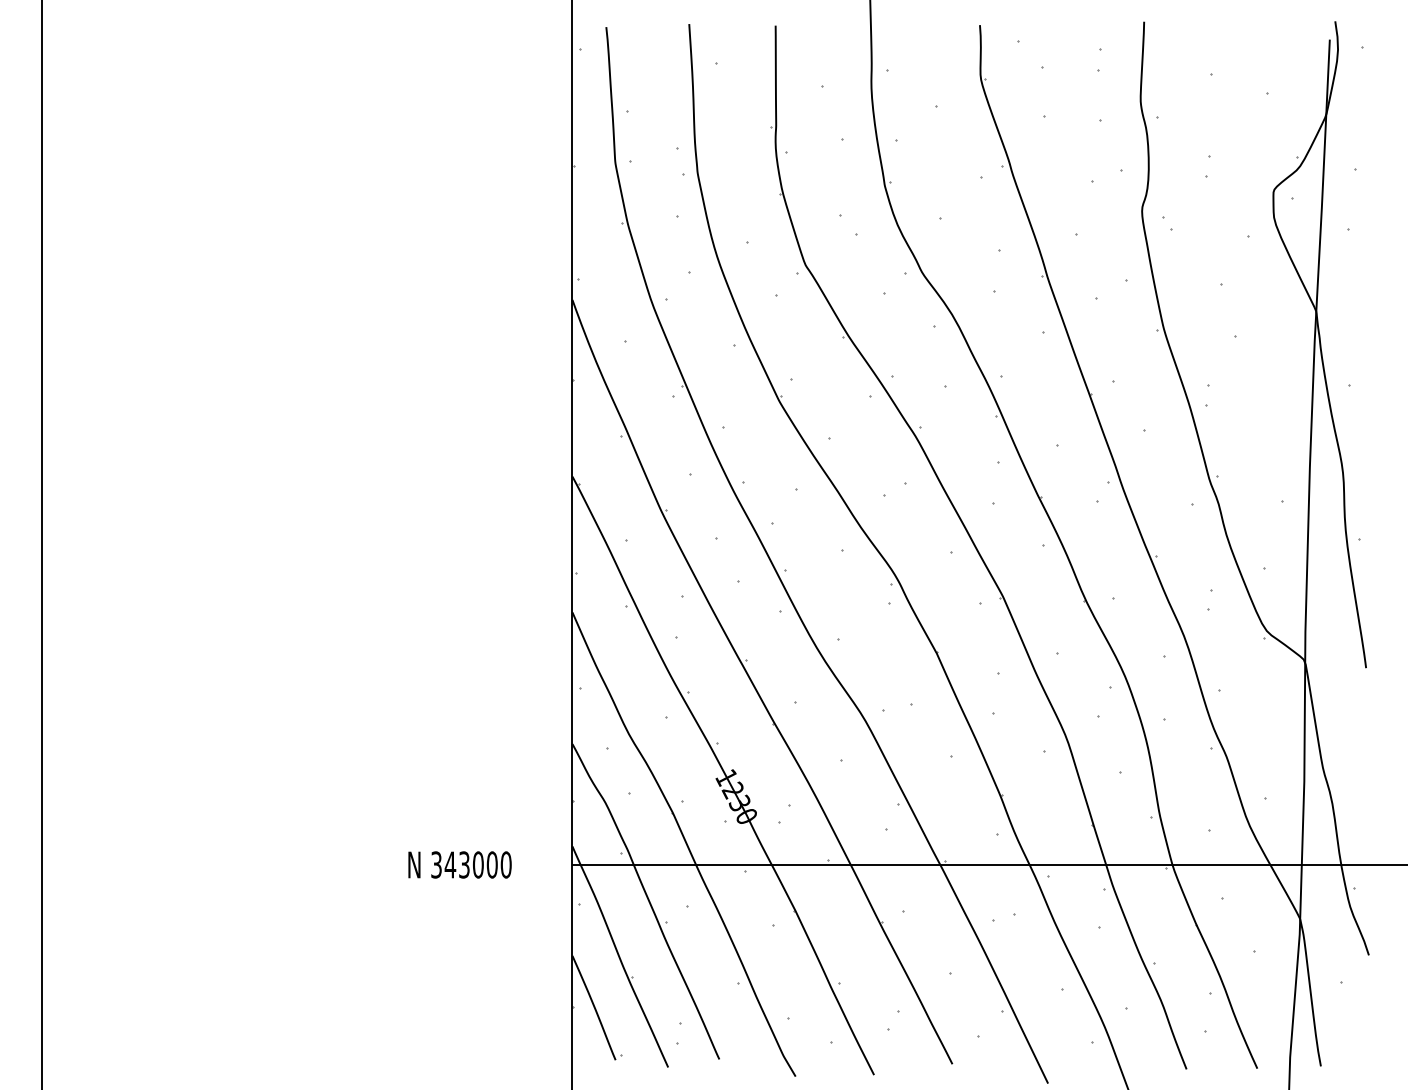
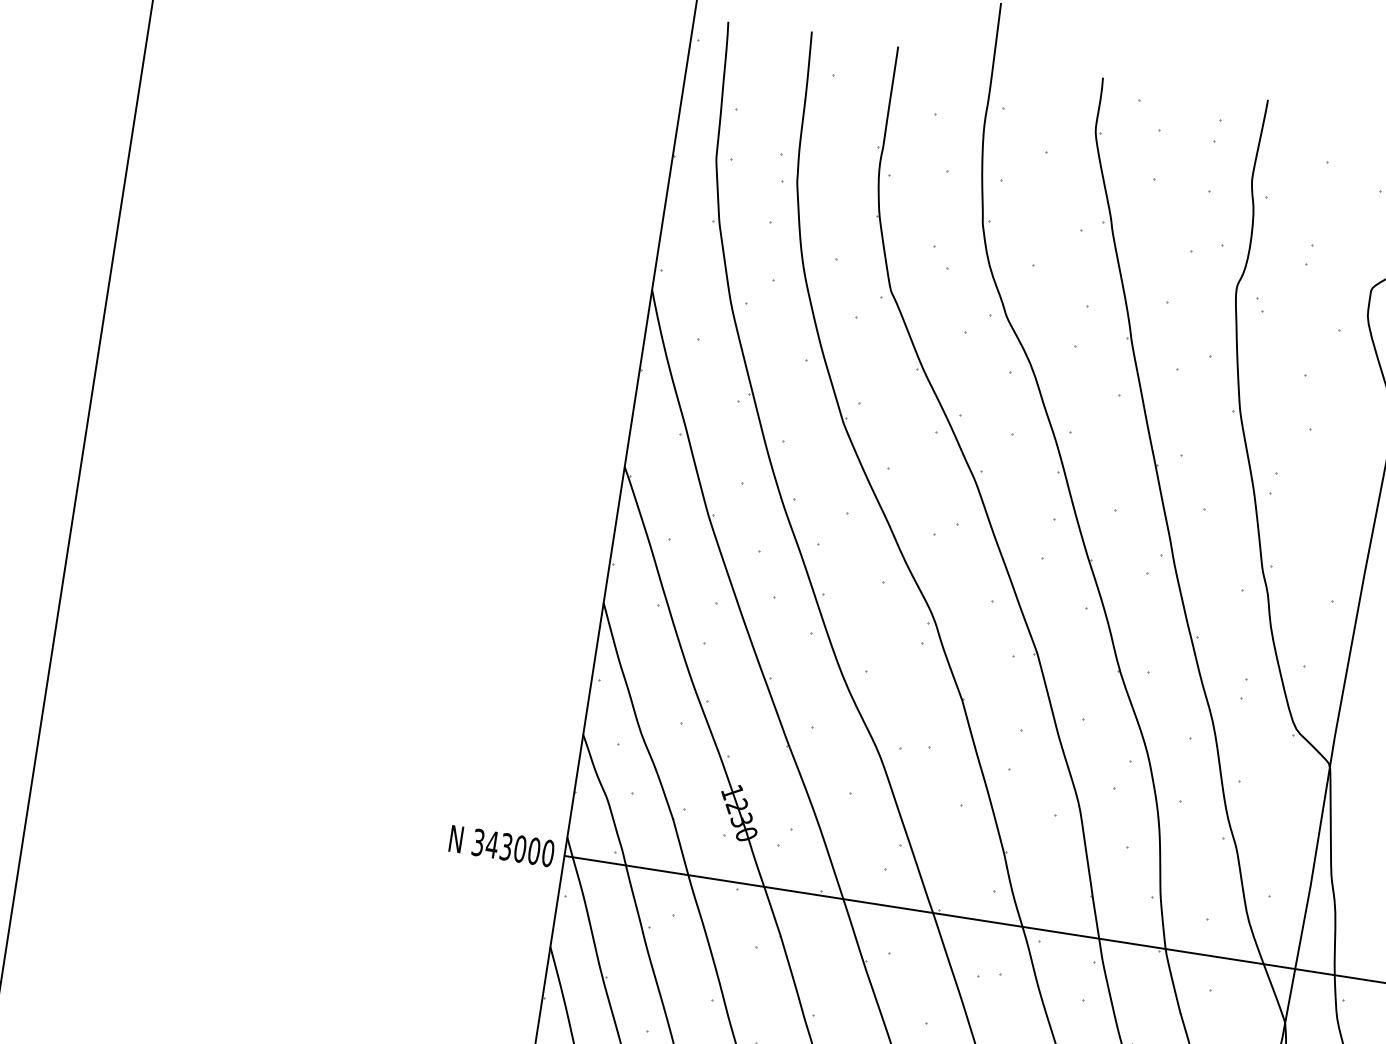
text: (459, 864) -> (501, 845), moved

